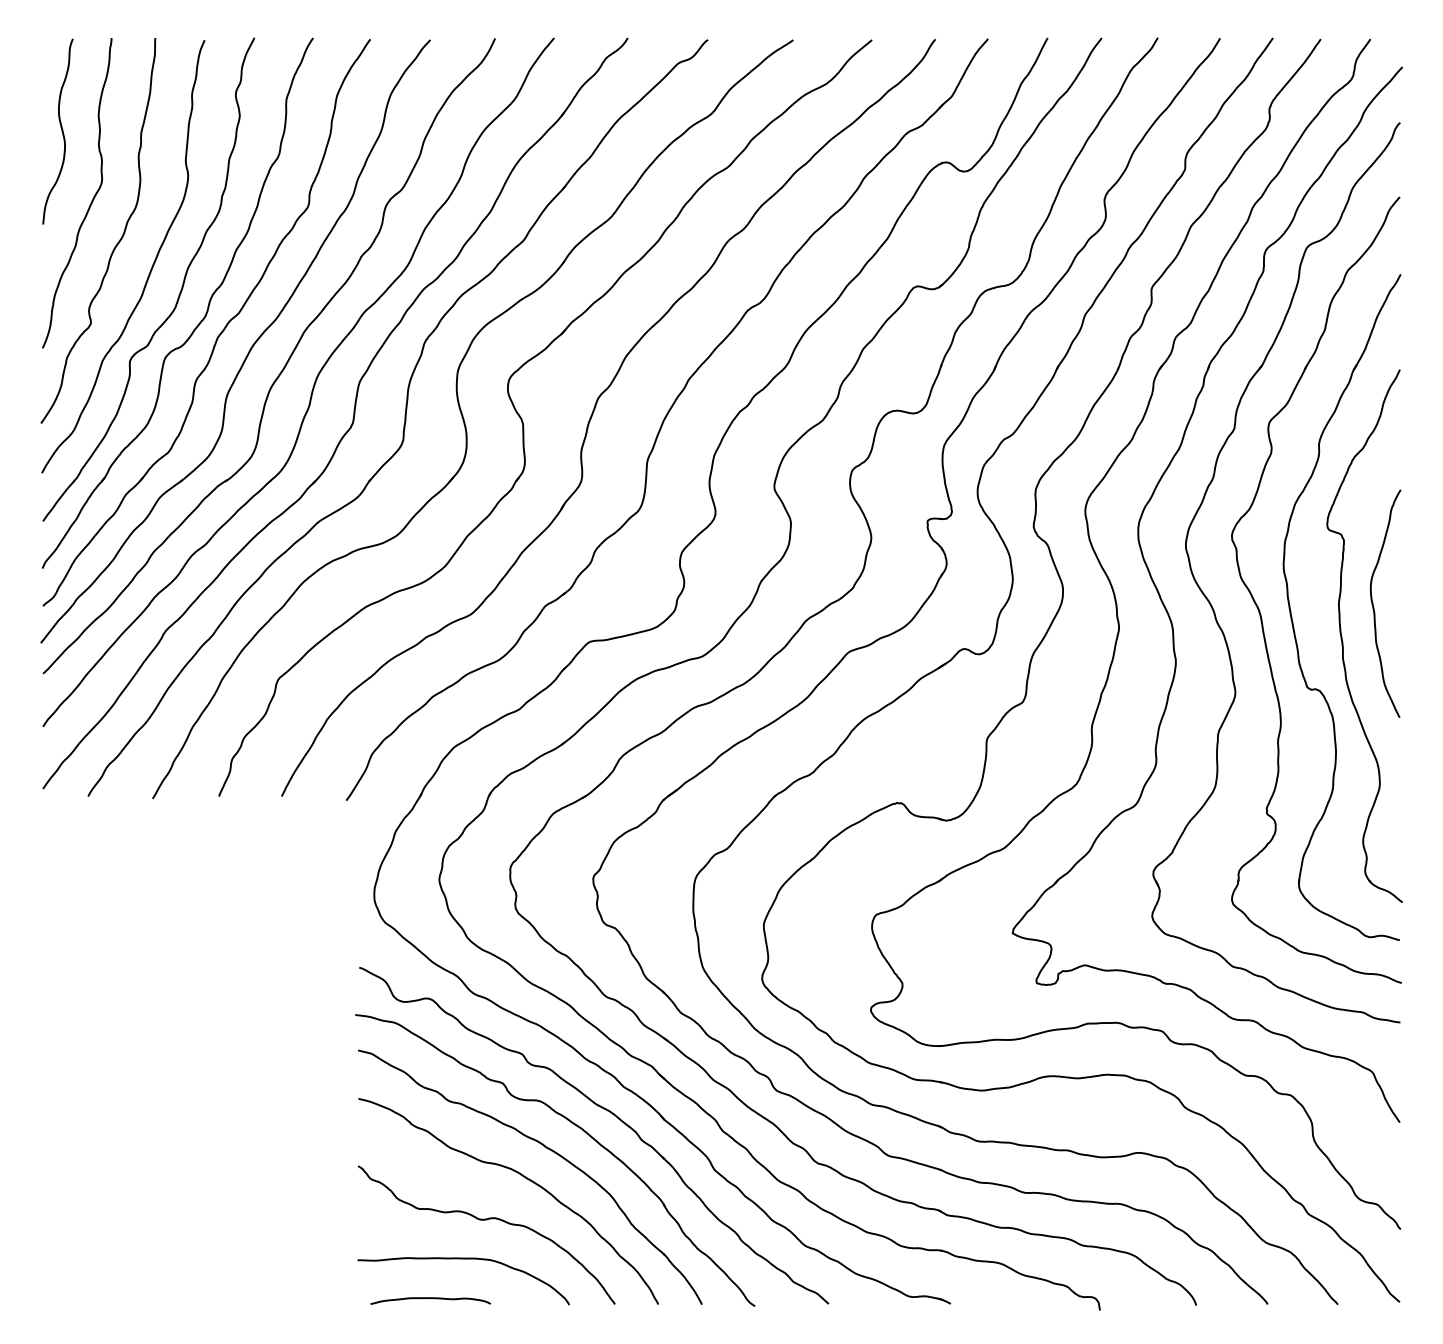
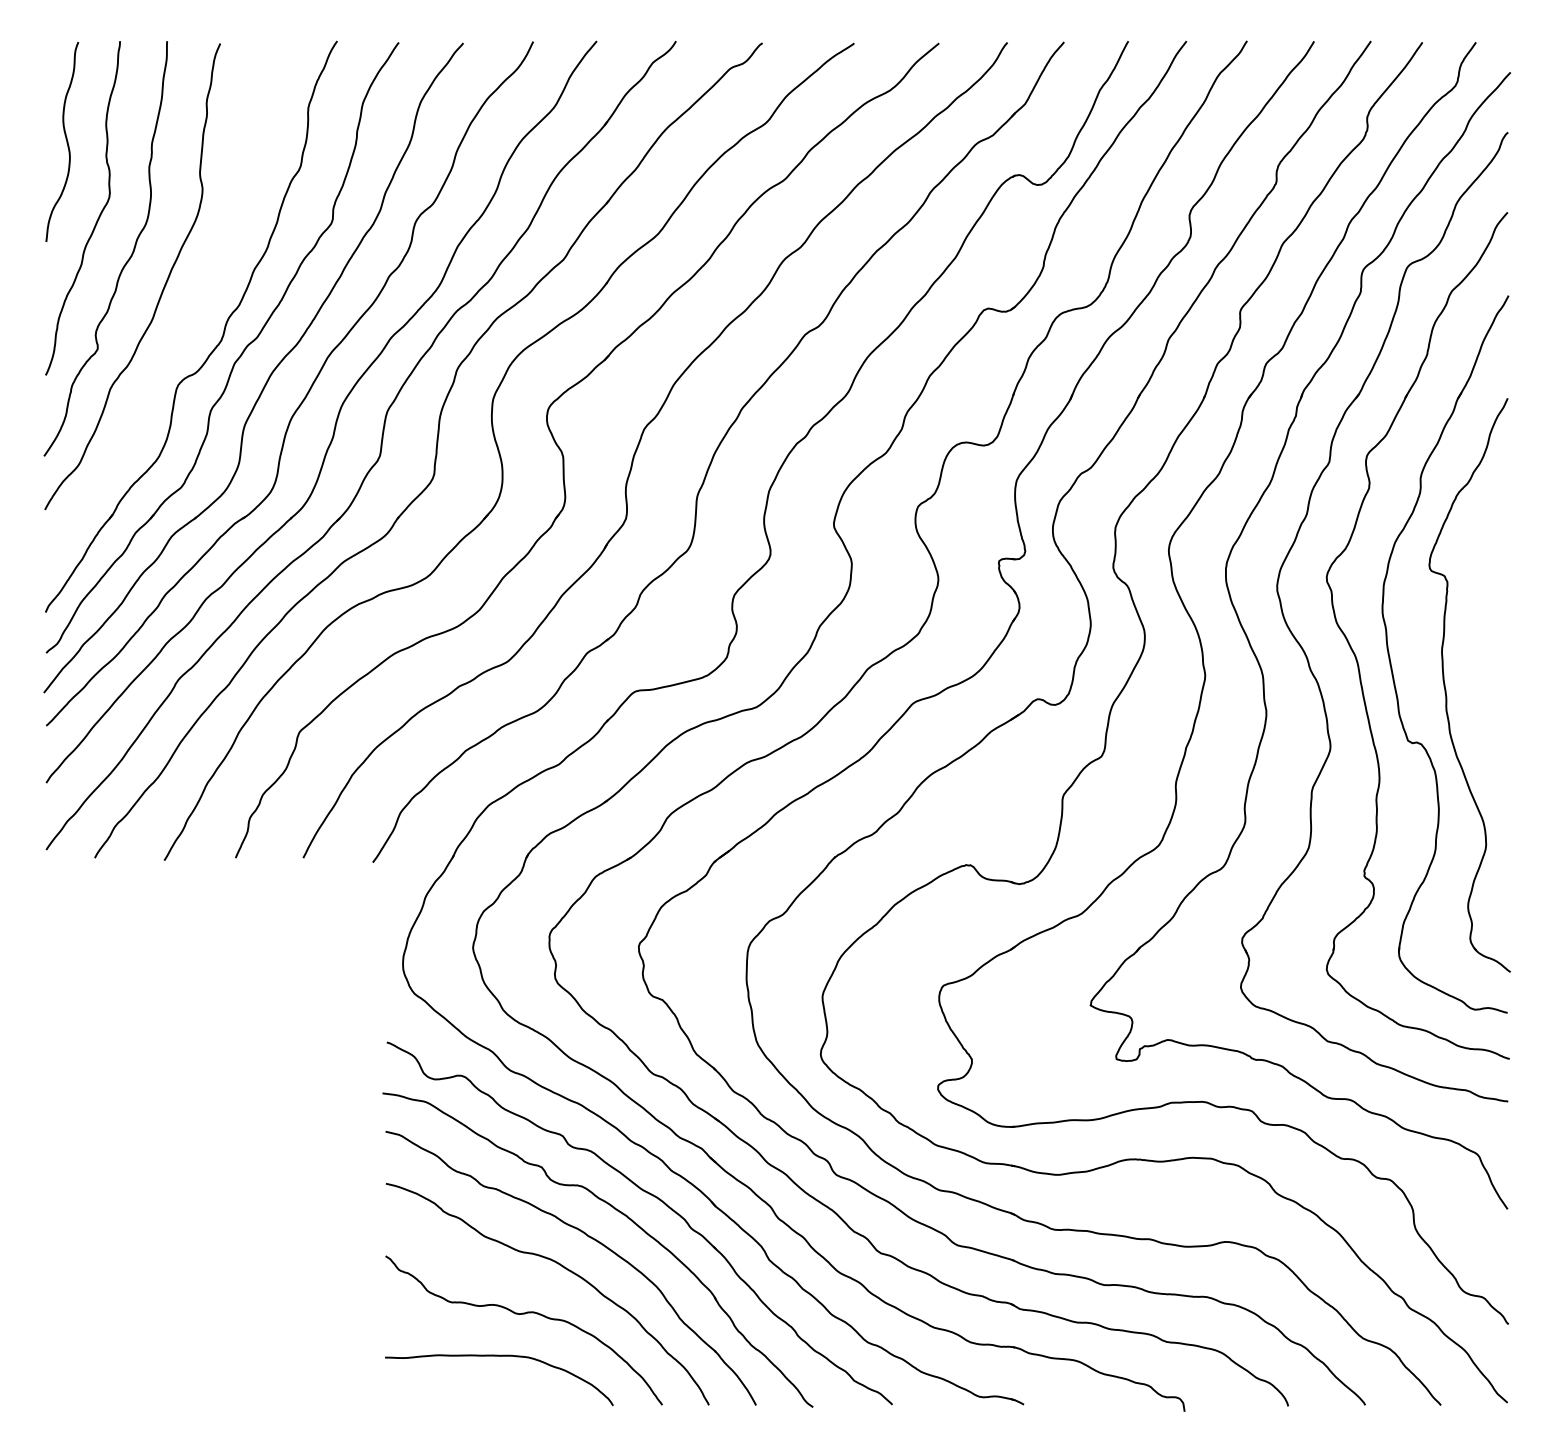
part: (180, 289) -> (194, 312), removed
curve: (1374, 607) -> (1480, 654), removed
curve: (431, 1299) -> (464, 1399), removed

